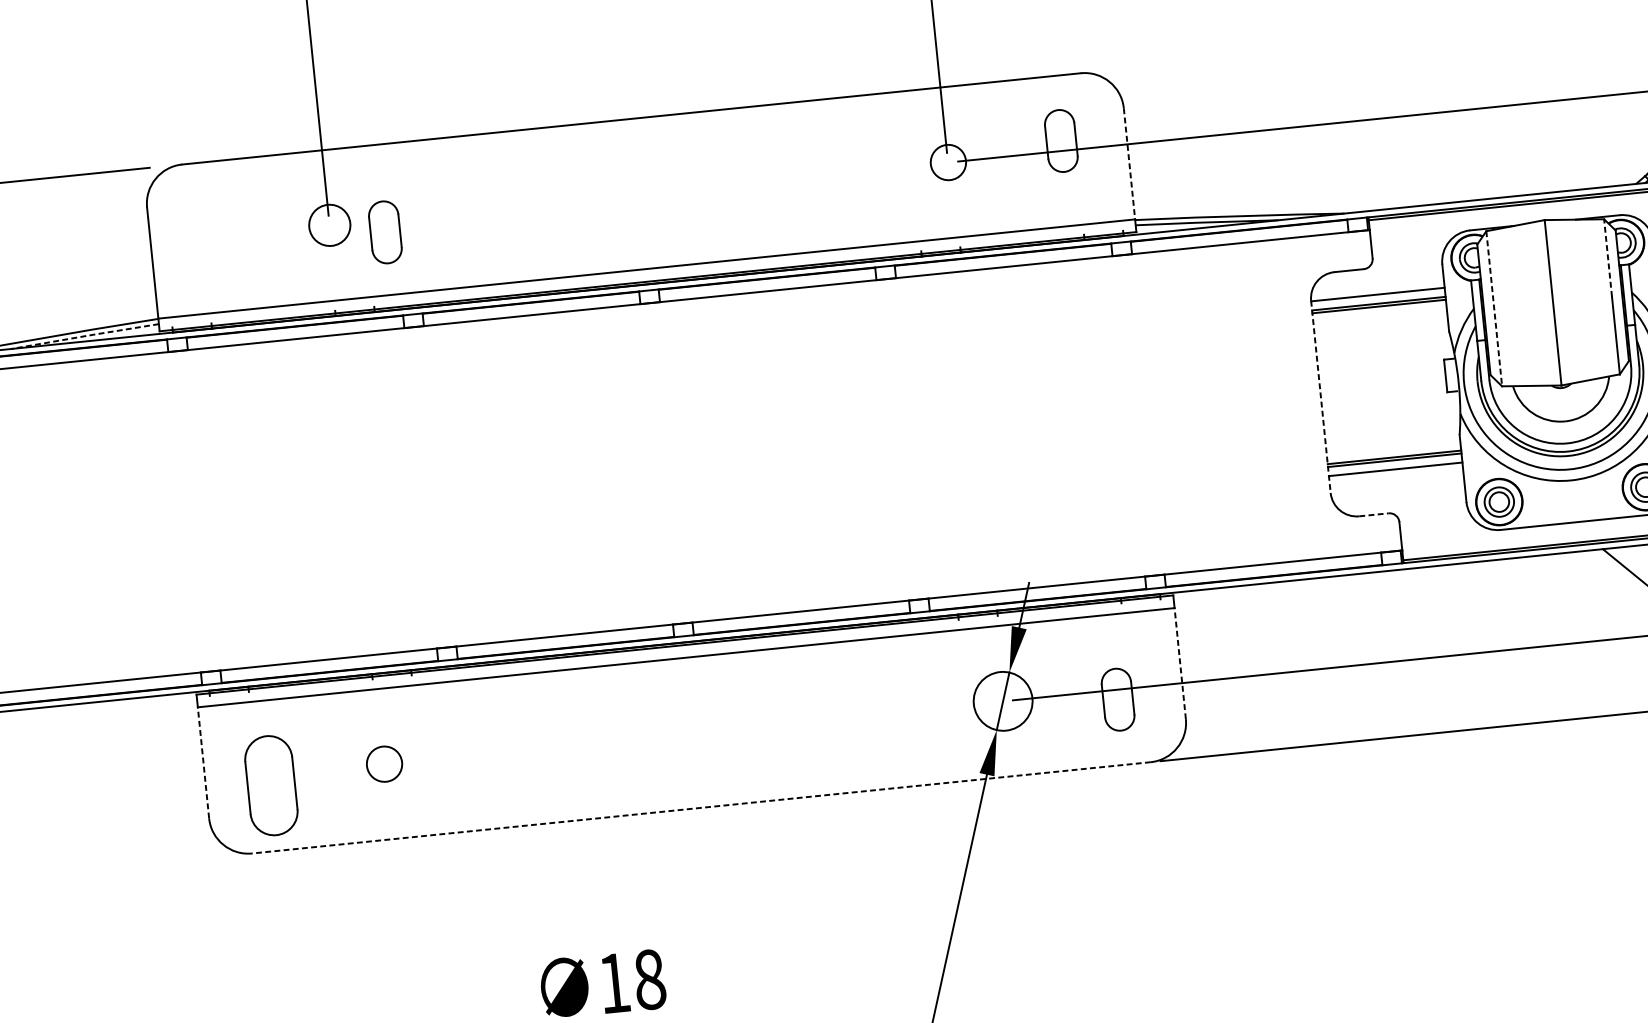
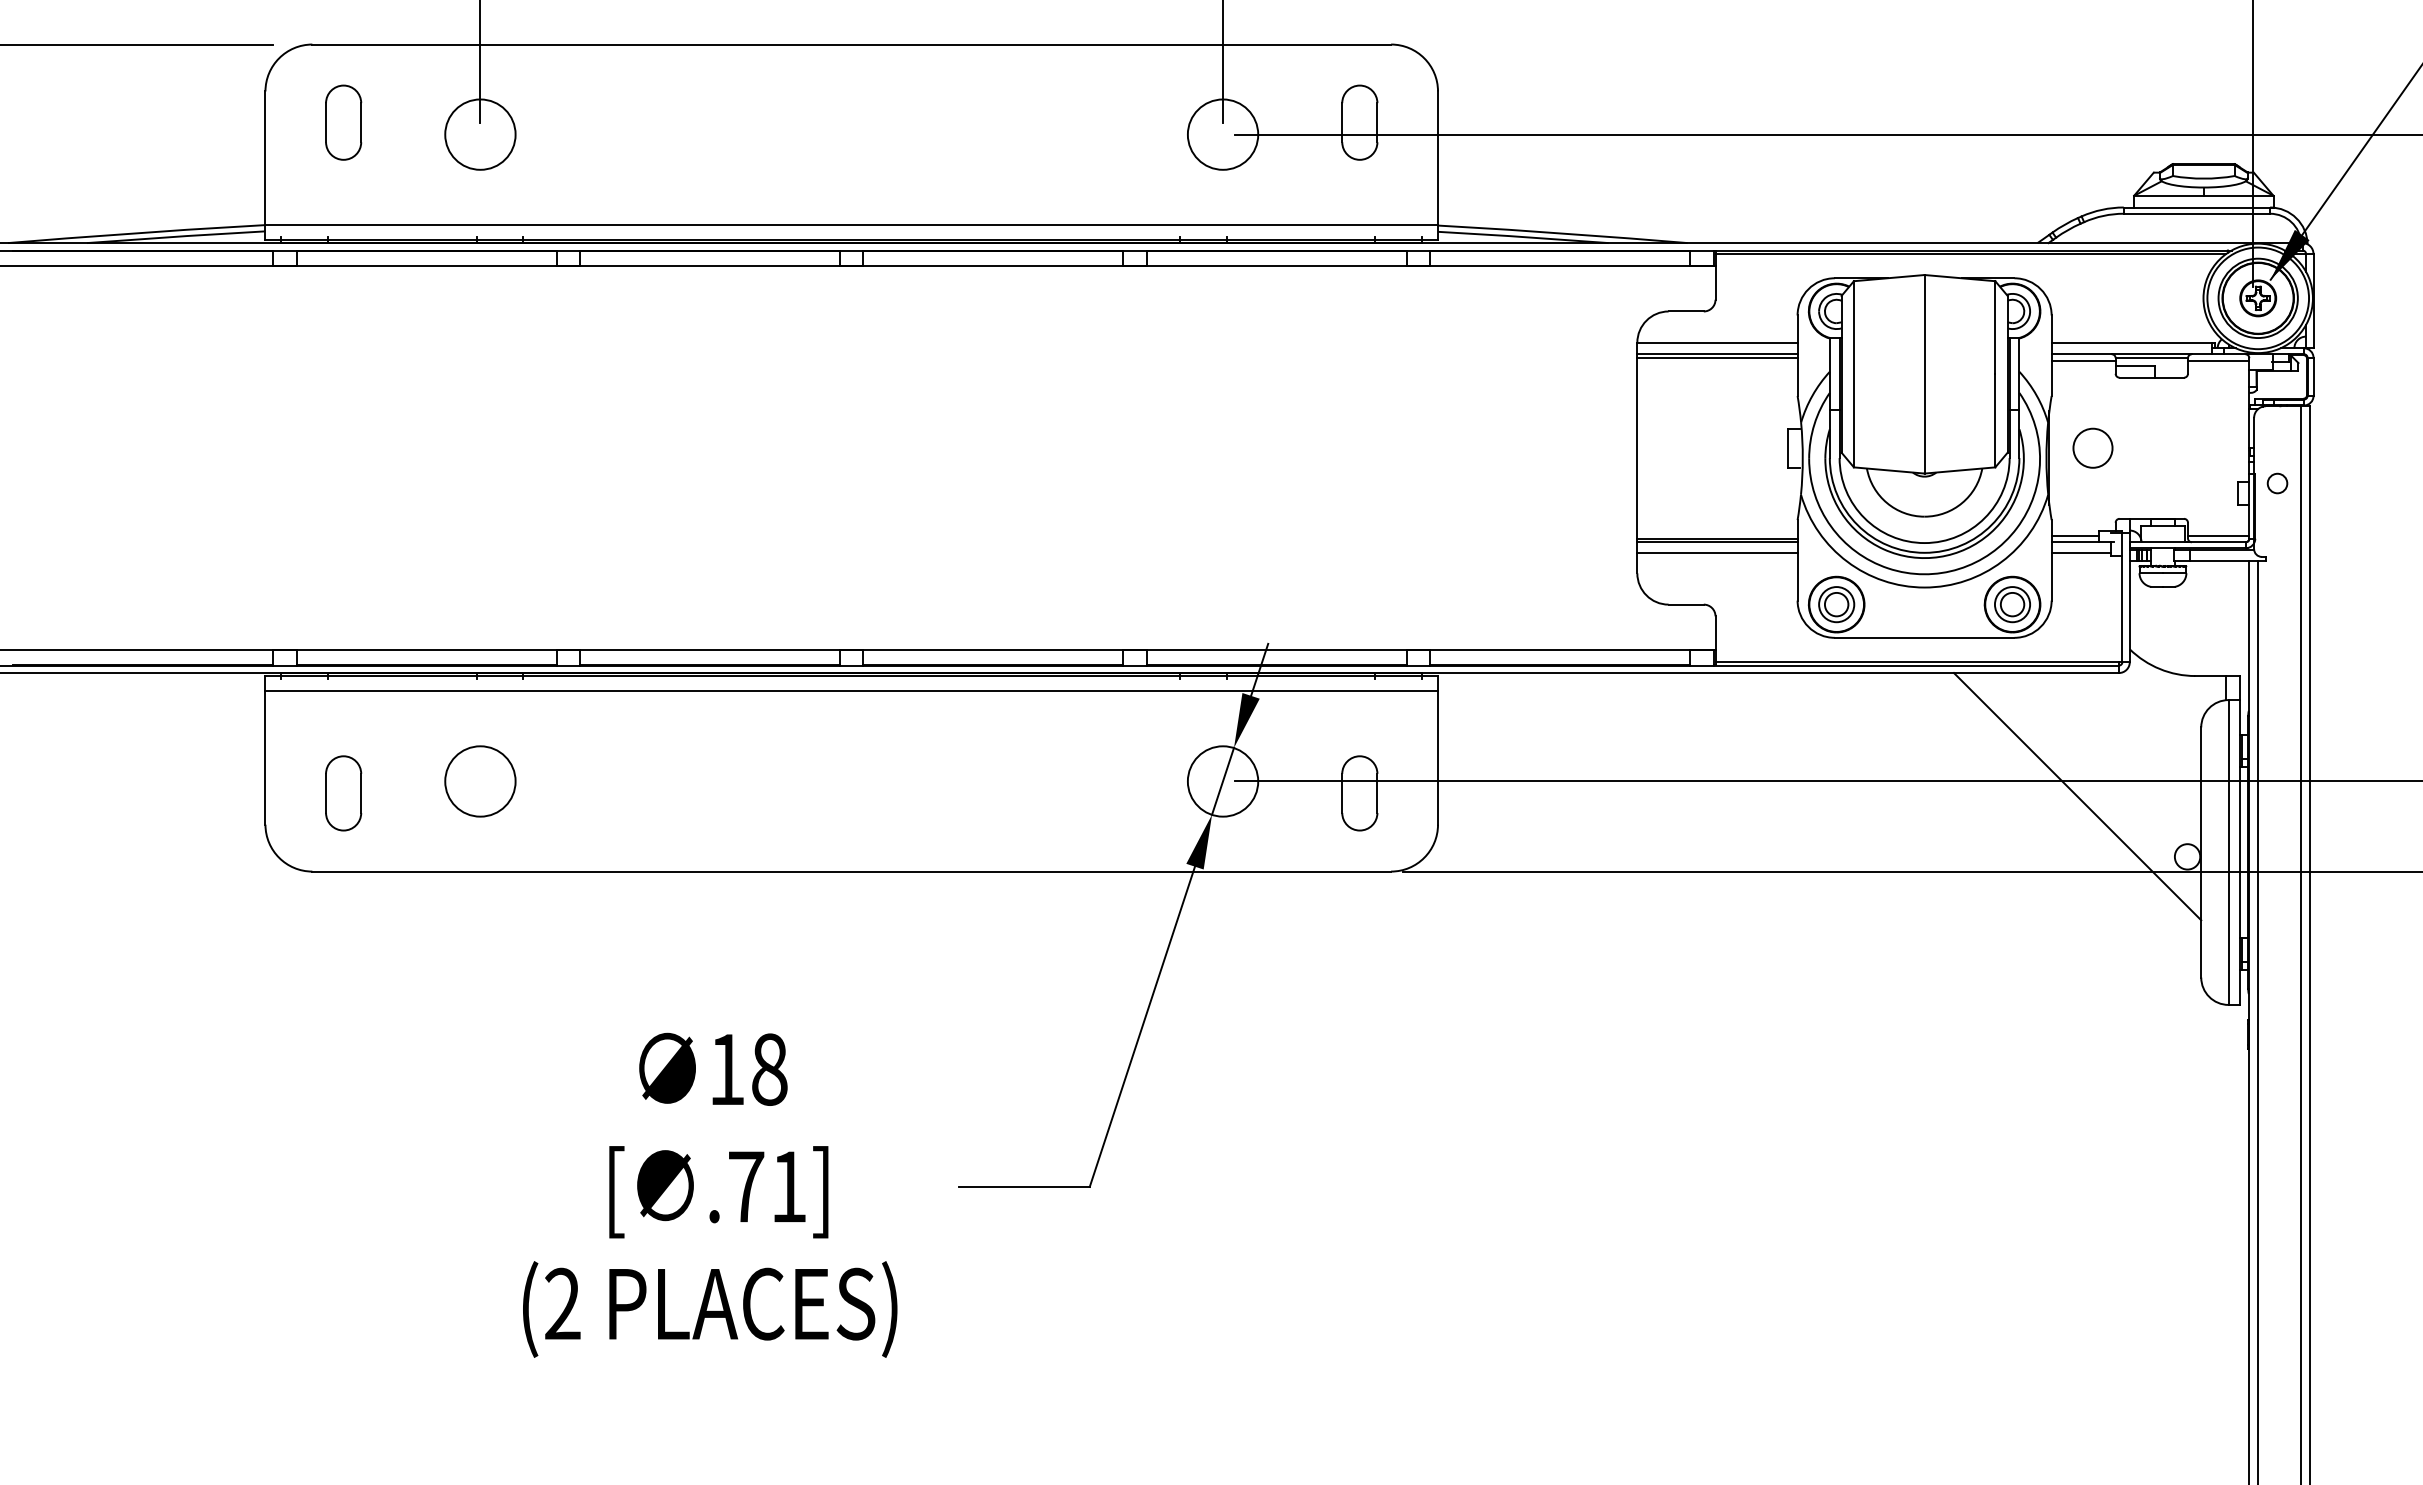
circle: (947, 162) -> (1222, 134), size x1.67
line: (1129, 164) -> (1438, 158), dashed -> solid
circle: (329, 225) -> (480, 134), size x1.43
part: (385, 232) -> (343, 122), moved
line: (1608, 257) -> (1995, 327), dashed -> solid
line: (1493, 308) -> (1853, 374), dashed -> solid
line: (85, 335) -> (176, 236), dashed -> solid
line: (1321, 397) -> (1637, 458), dashed -> solid
line: (1374, 514) -> (1686, 604), dashed -> solid
line: (1180, 663) -> (1438, 758), dashed -> solid
line: (203, 763) -> (265, 758), dashed -> solid
circle: (384, 764) -> (480, 781), size x1.67
part: (271, 785) -> (343, 793), size x0.62
line: (701, 807) -> (851, 871), dashed -> solid

